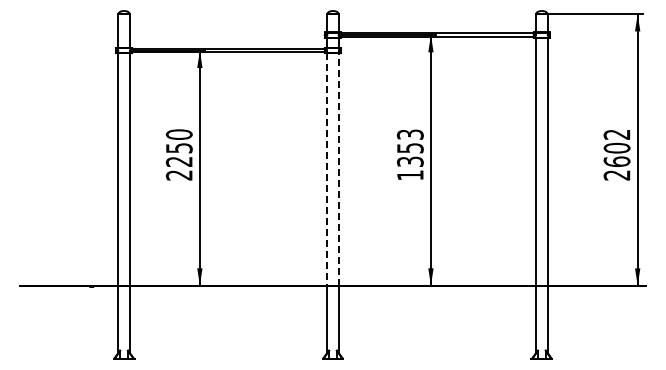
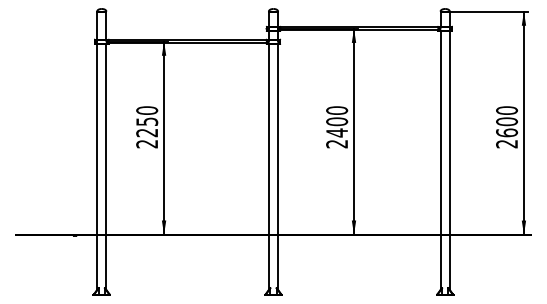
text: (616, 134) -> (506, 110), 2602 -> 2600
text: (410, 154) -> (337, 126), 1353 -> 2400
line: (338, 168) -> (278, 138), dashed -> solid
line: (327, 169) -> (268, 139), dashed -> solid

